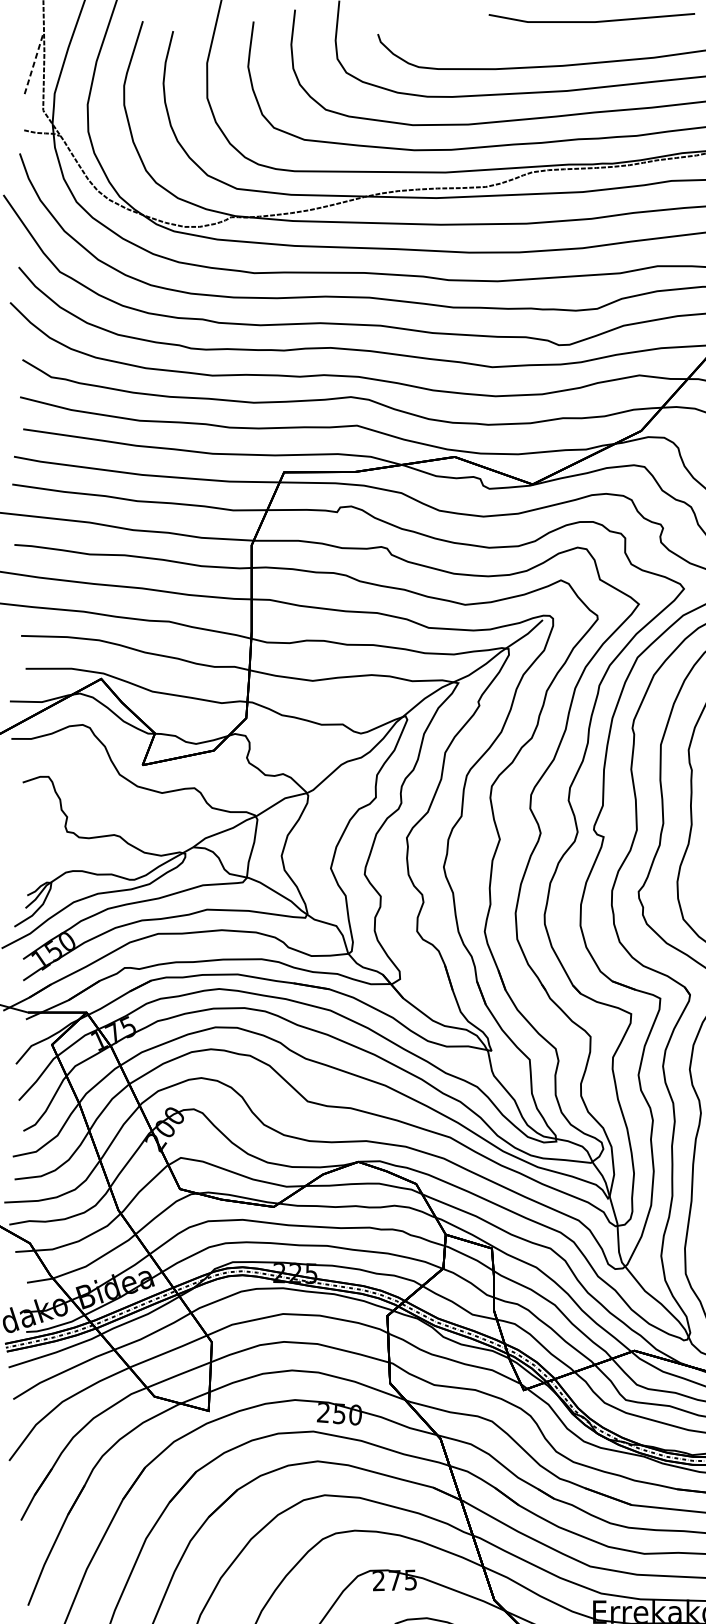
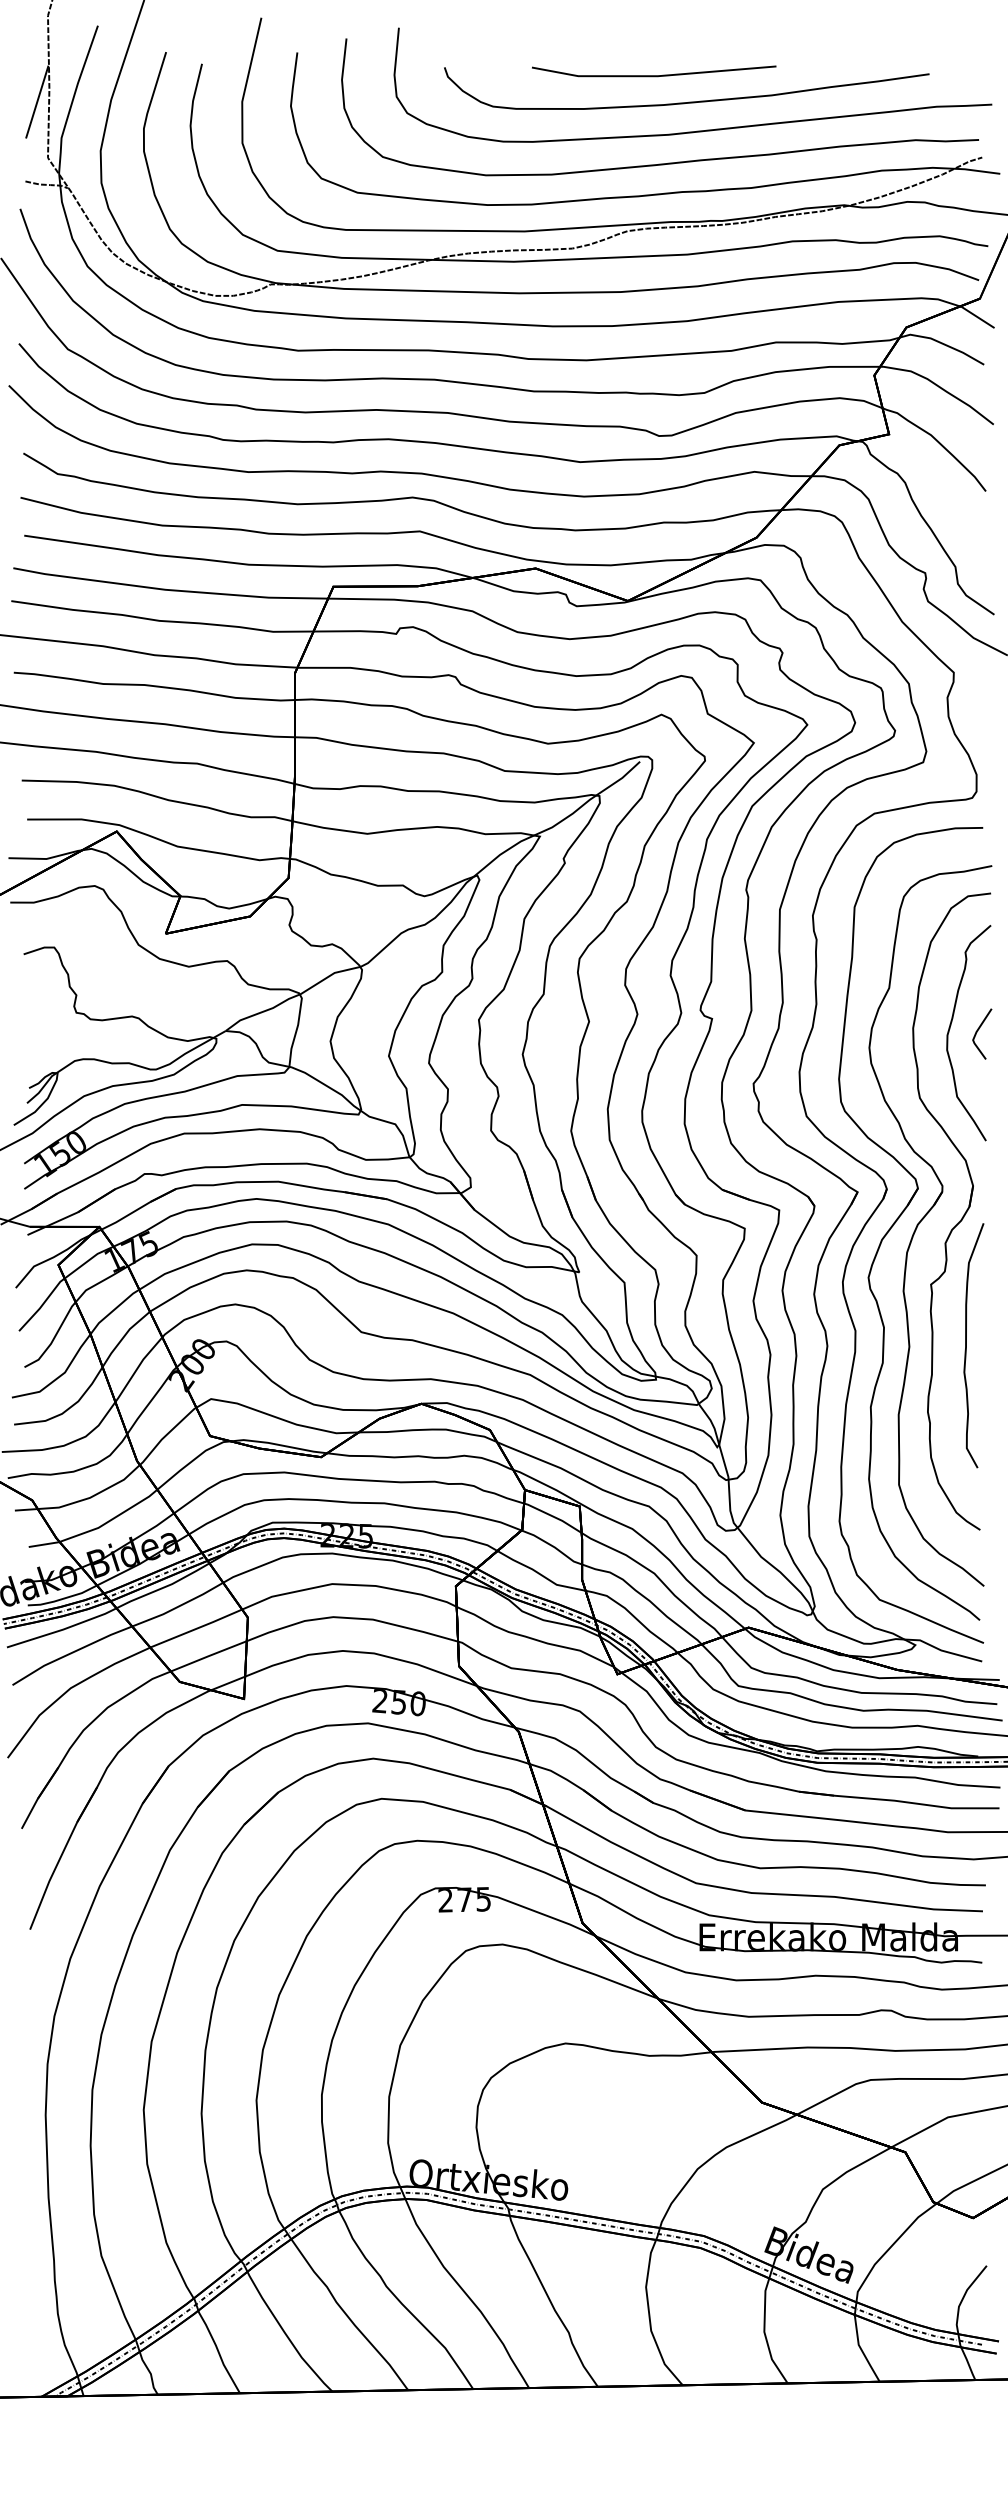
line: (592, 21) -> (654, 75), moved
line: (34, 62) -> (37, 101), dashed -> solid

